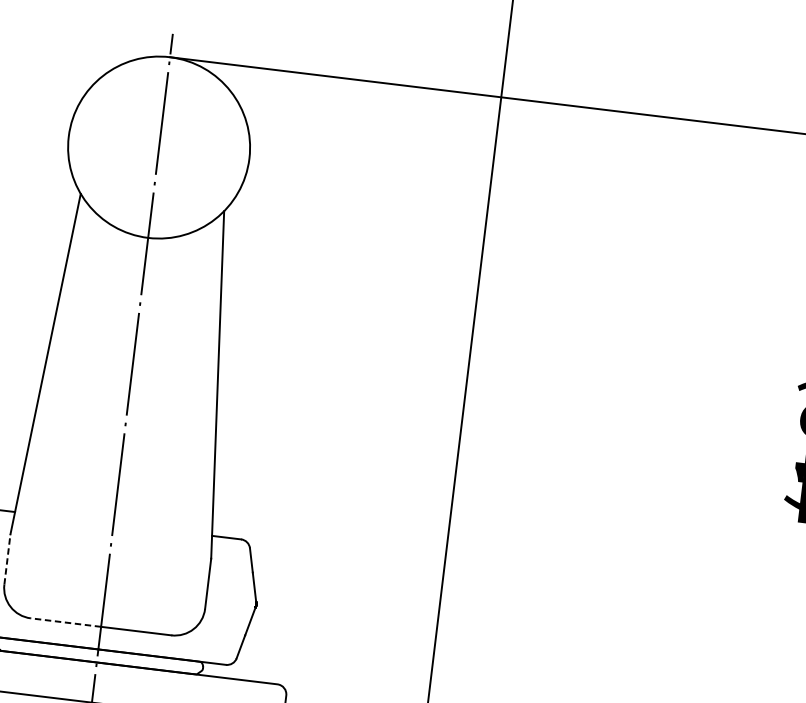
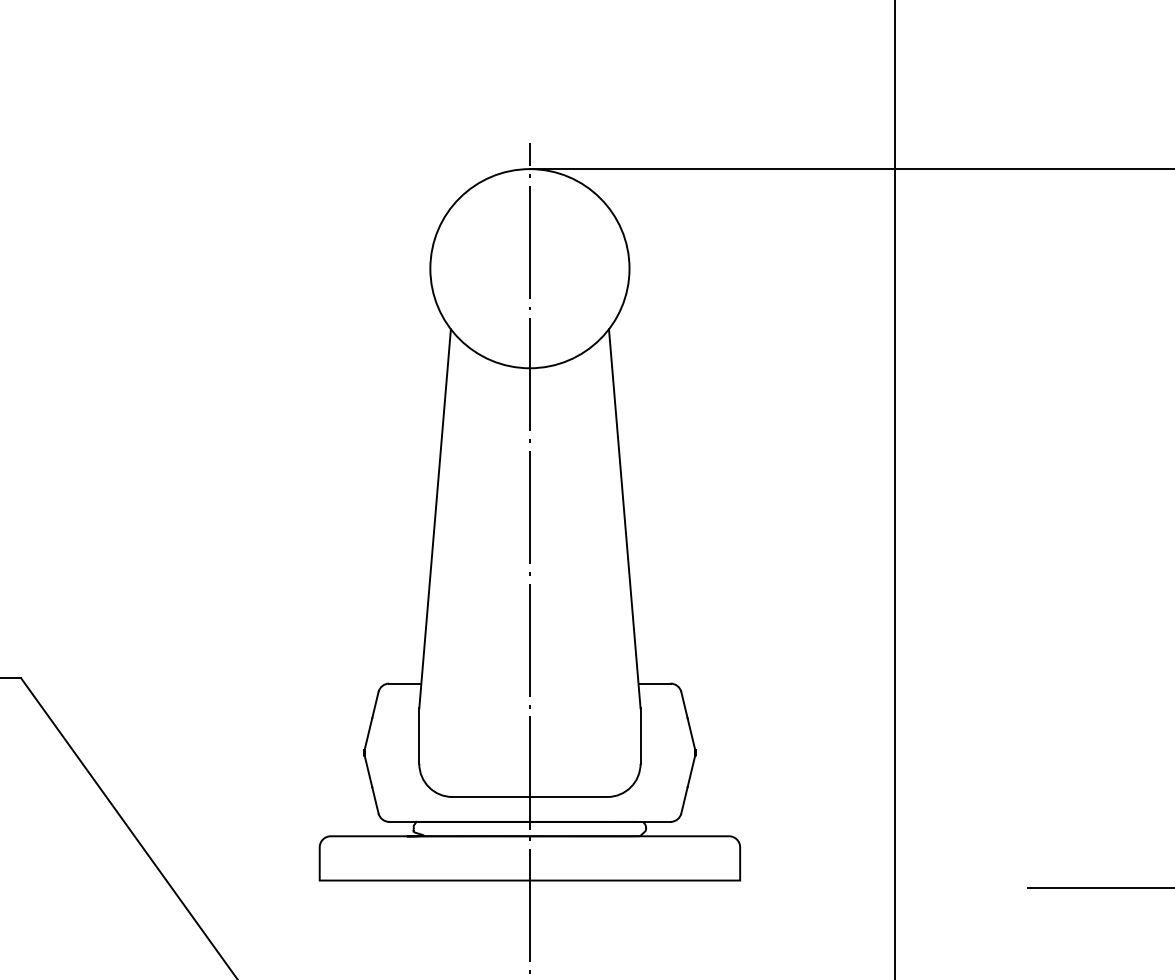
line: (7, 559) -> (419, 736), dashed -> solid
line: (66, 623) -> (491, 797), dashed -> solid

